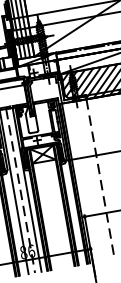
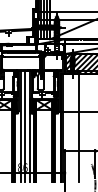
line: (100, 179) -> (79, 128), dashed -> solid
line: (20, 190) -> (25, 126), dashed -> solid

